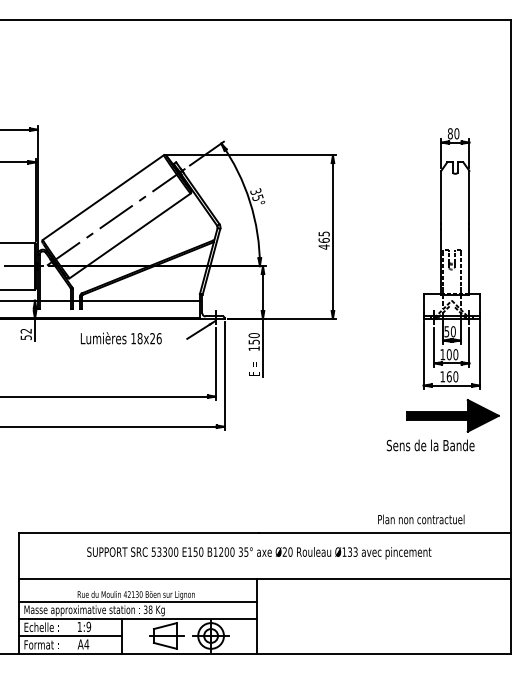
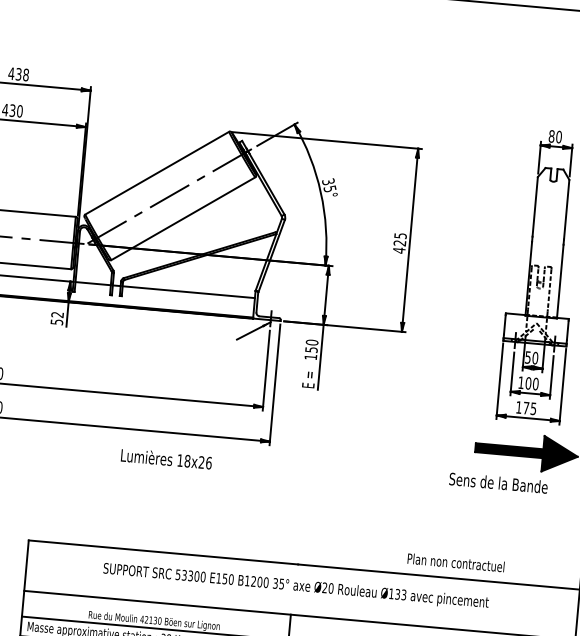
text: (323, 240) -> (399, 243), 465 -> 425
text: (120, 338) -> (165, 459), moved
text: (452, 376) -> (529, 408), 160 -> 175
text: (421, 519) -> (456, 562), moved

